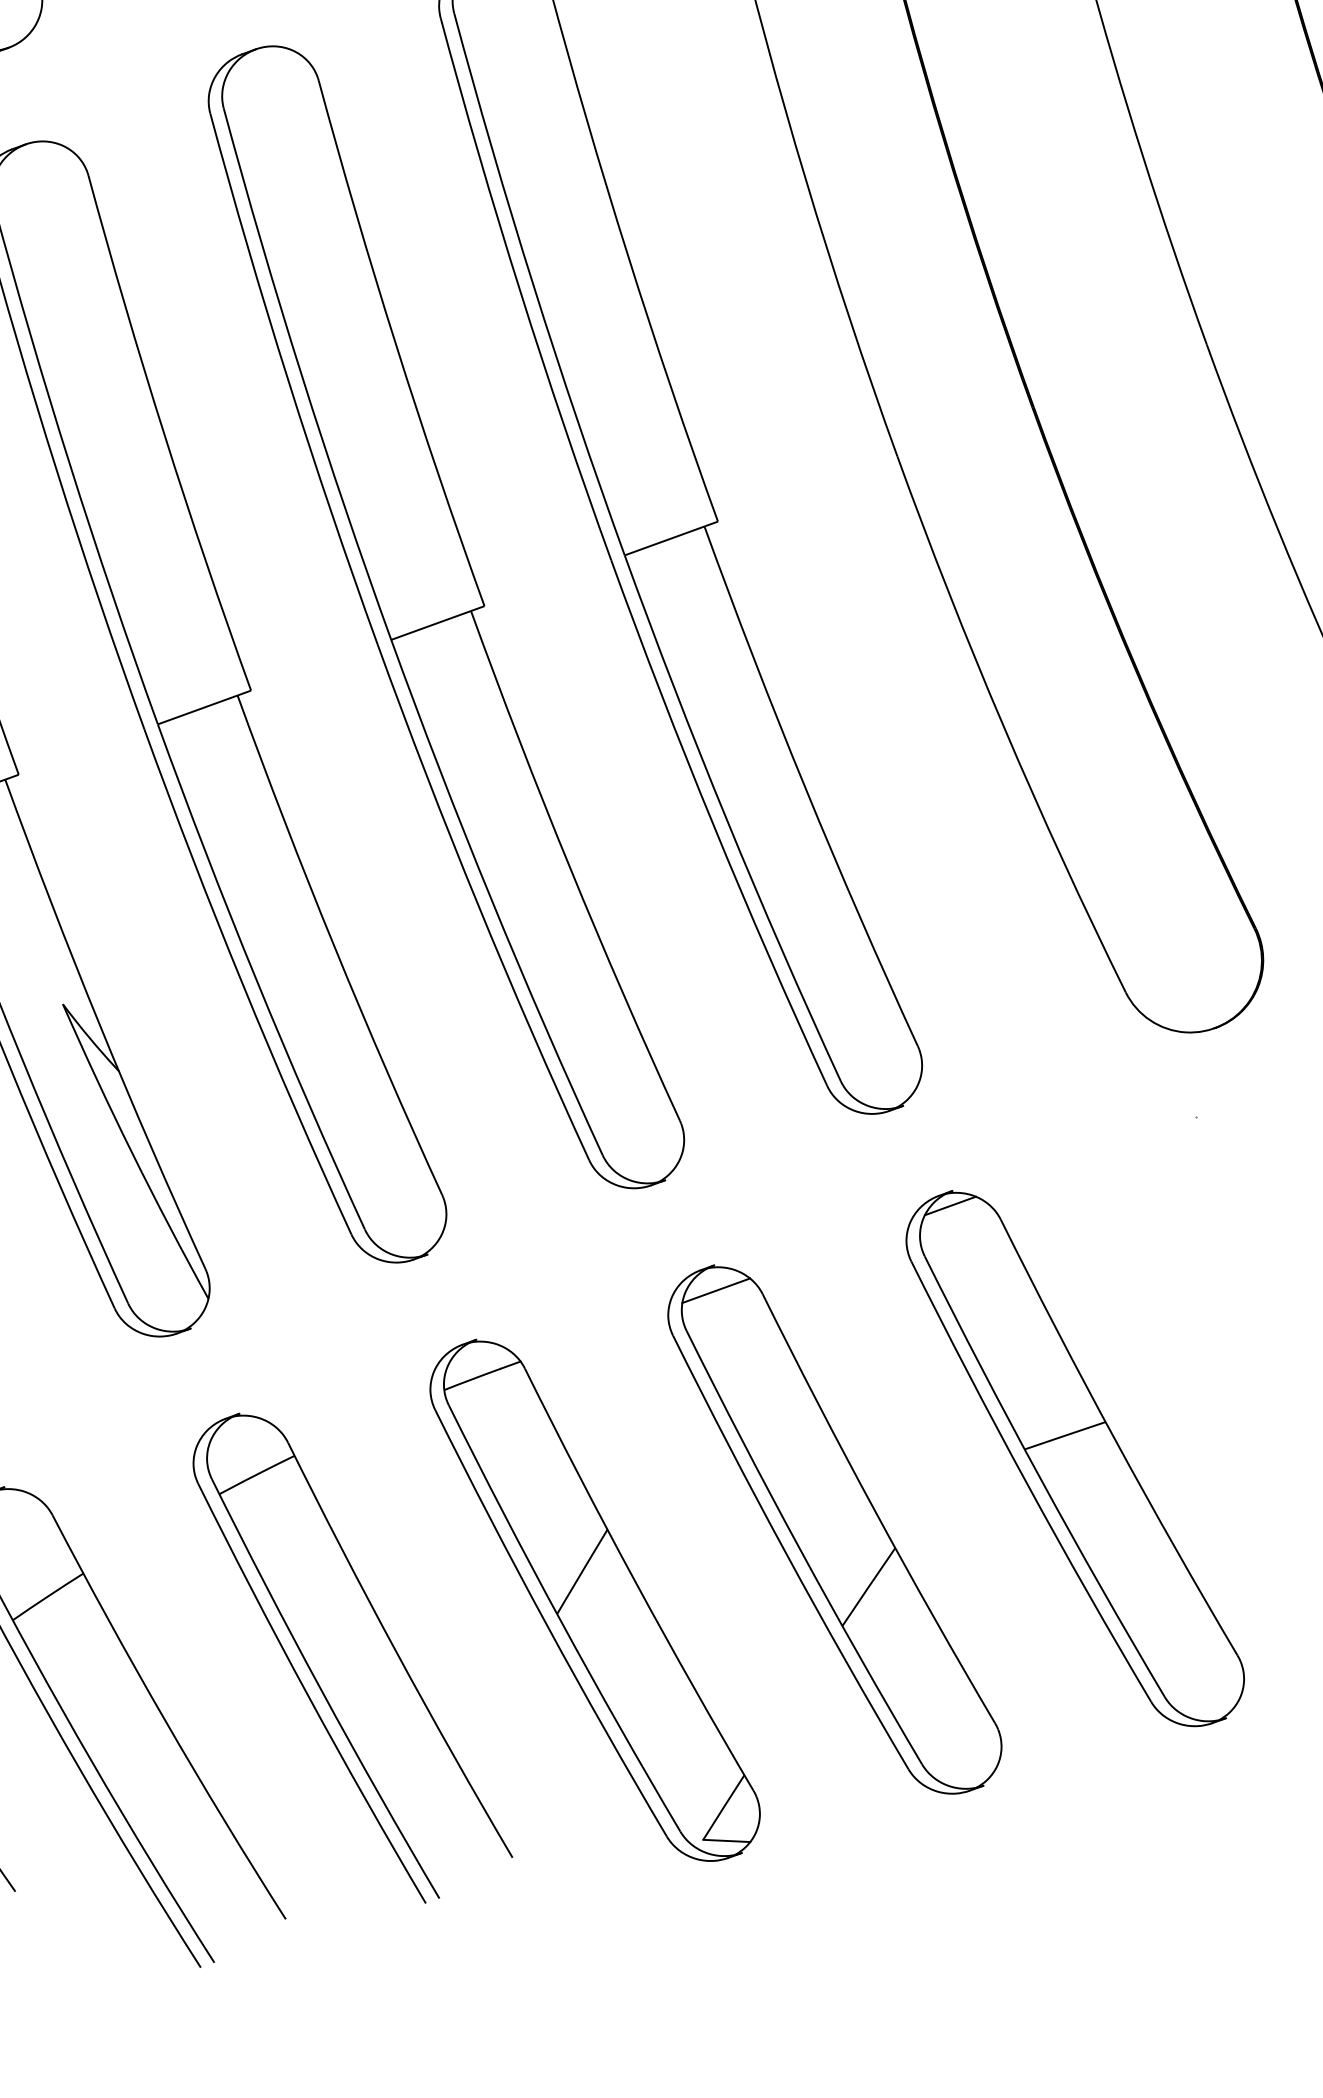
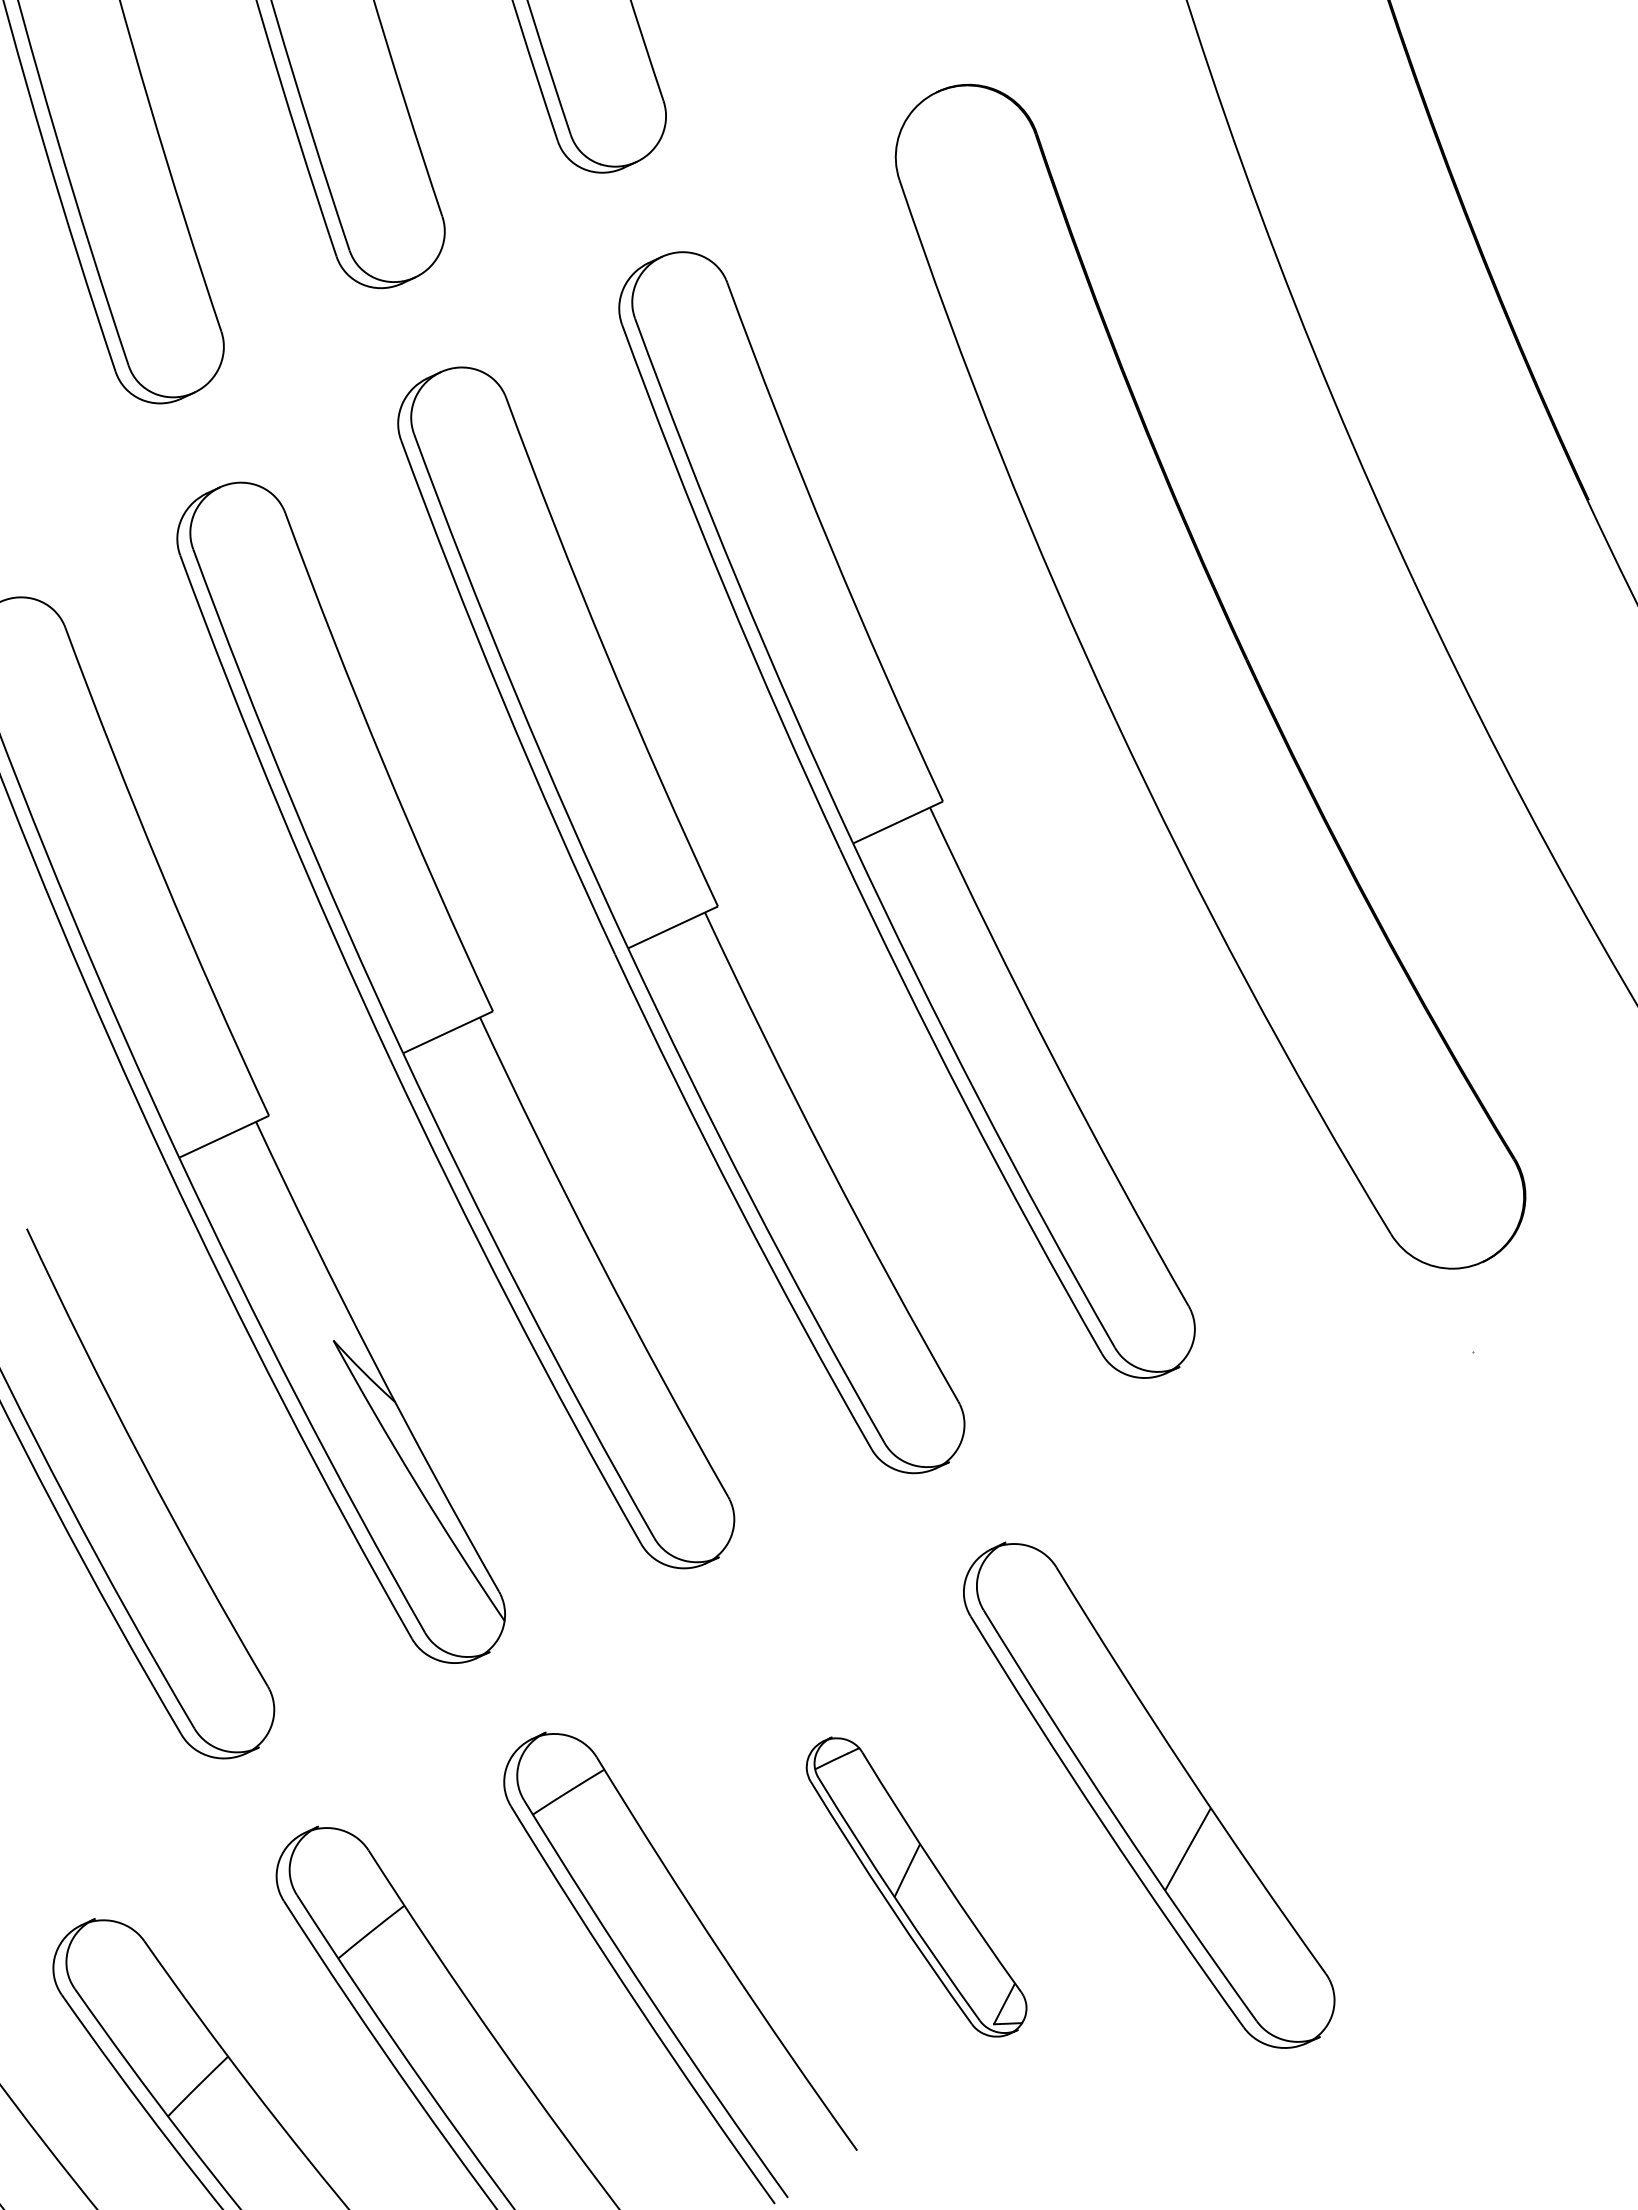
line: (716, 1290) -> (1009, 1567), removed
part: (1075, 1459) -> (1382, 1703), removed
part: (595, 1599) -> (916, 1886), size x0.6

